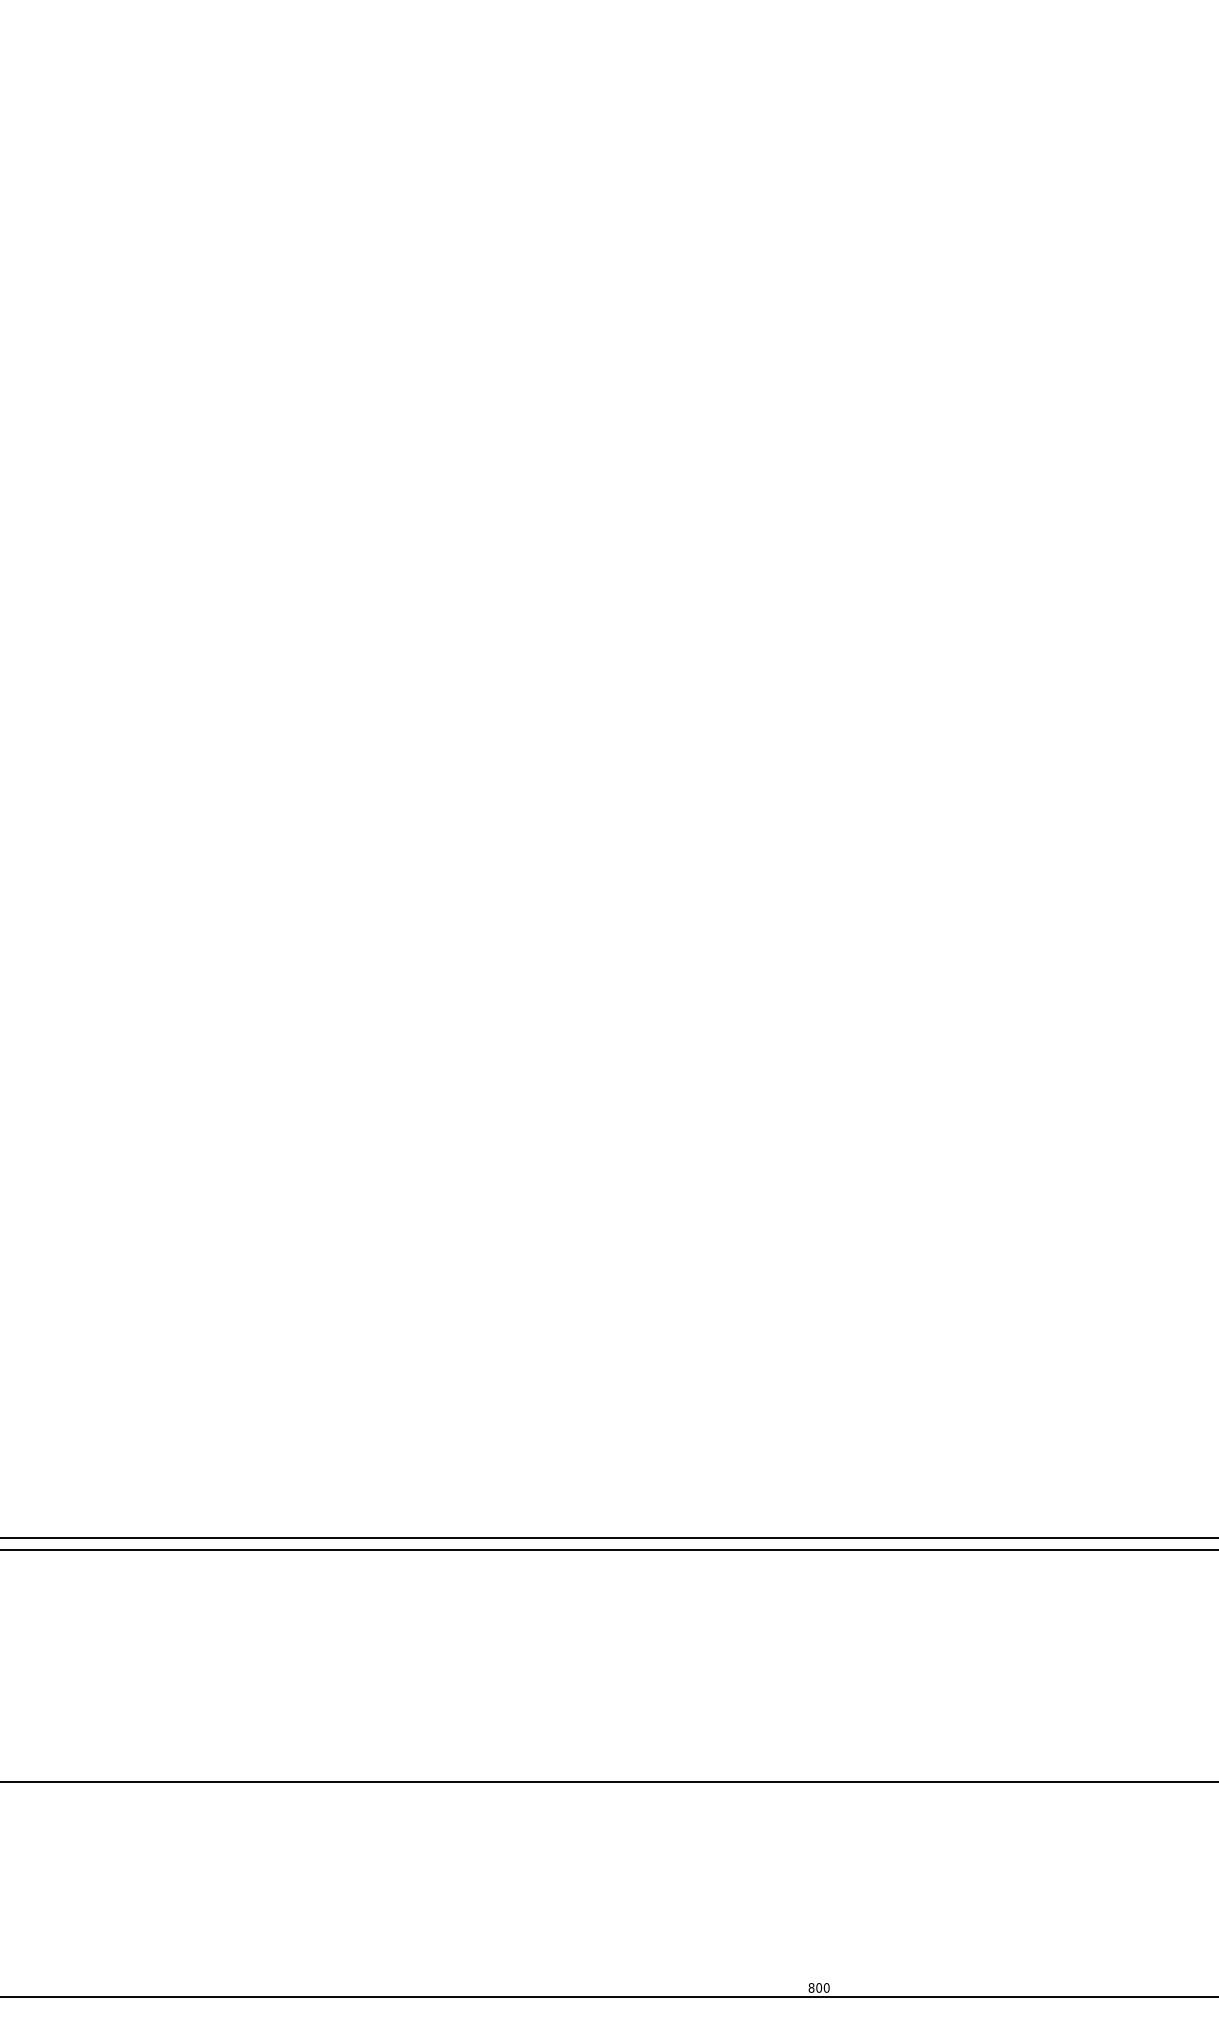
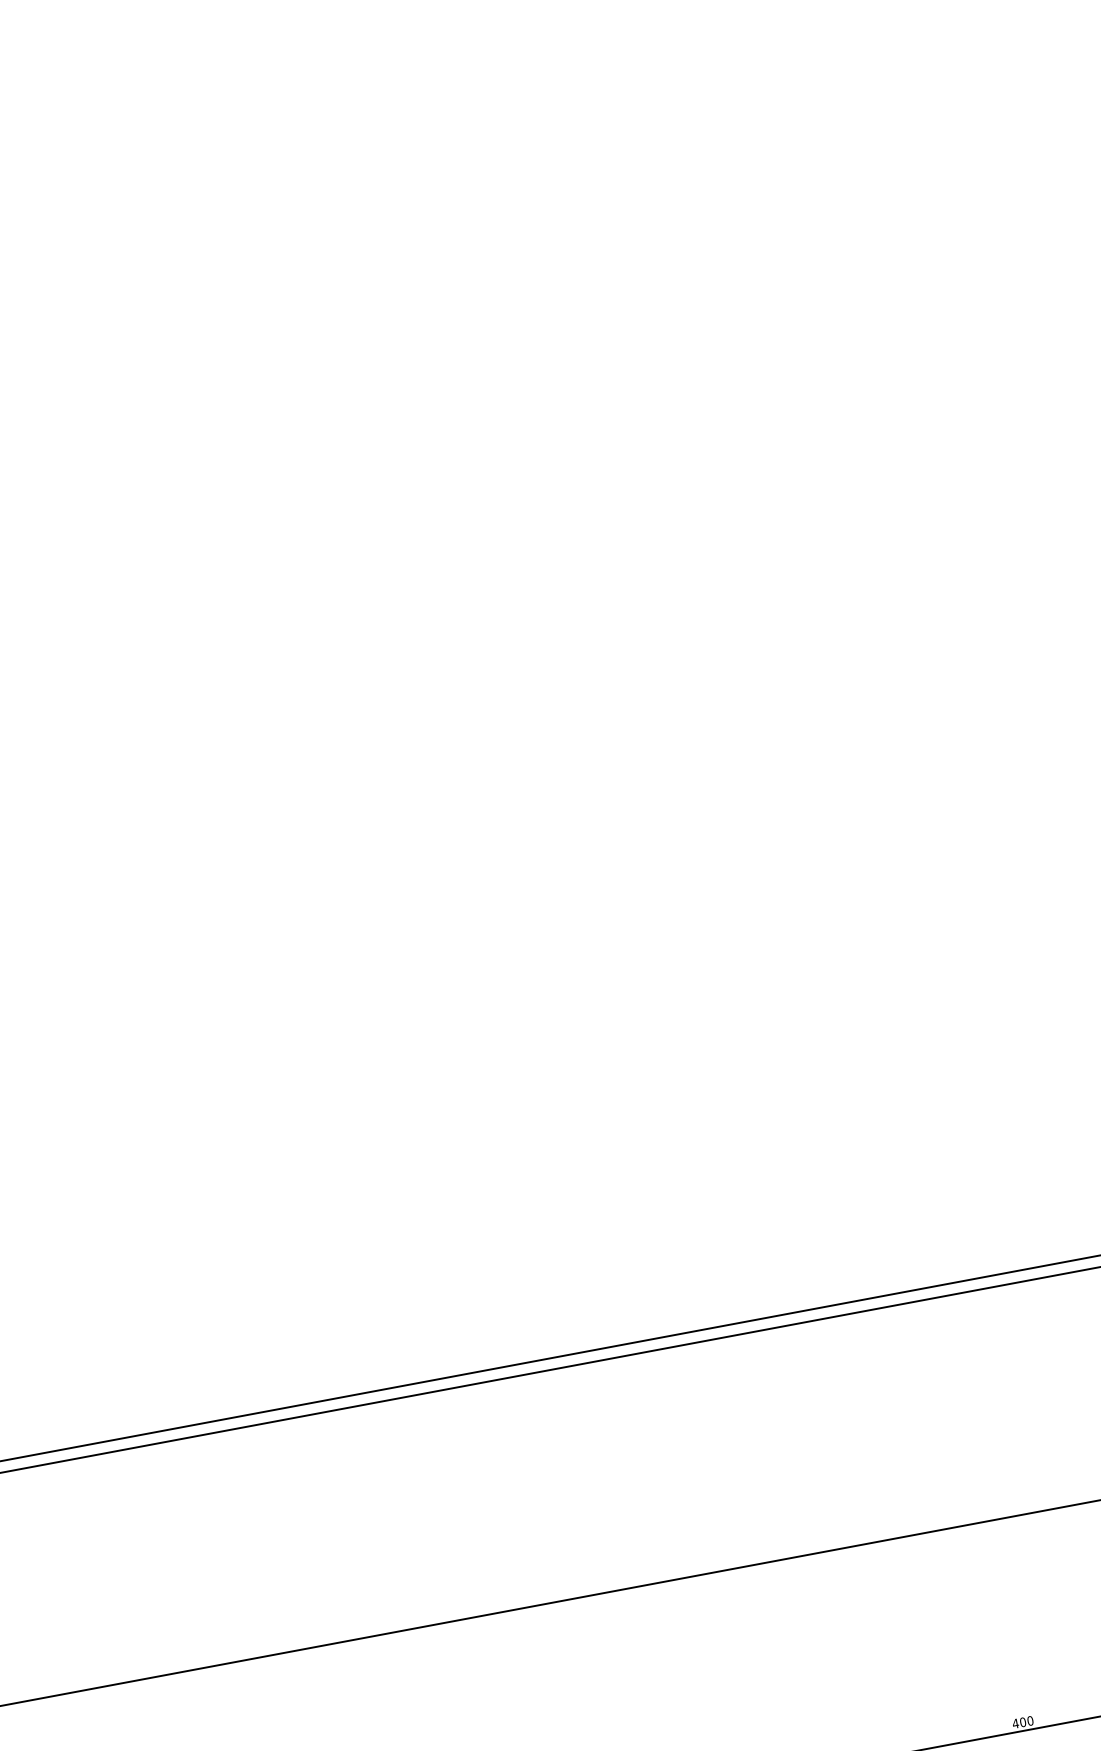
text: (811, 1987) -> (1015, 1723), 800 -> 400

